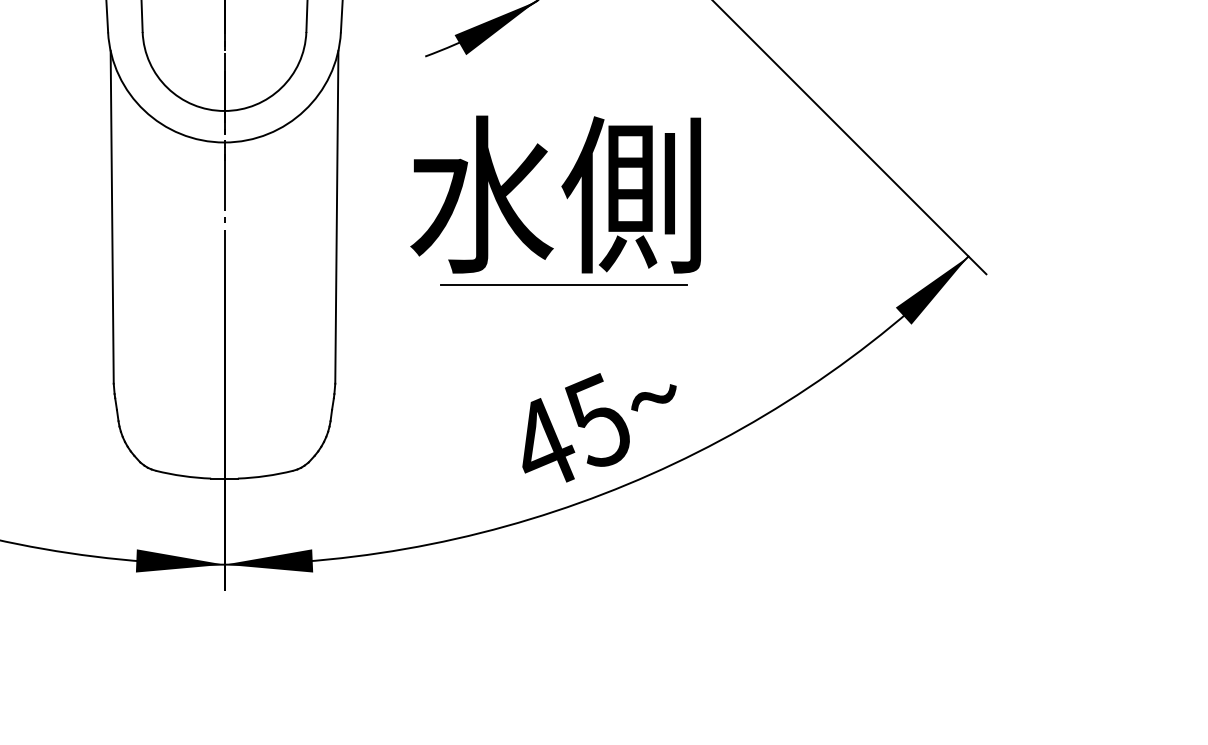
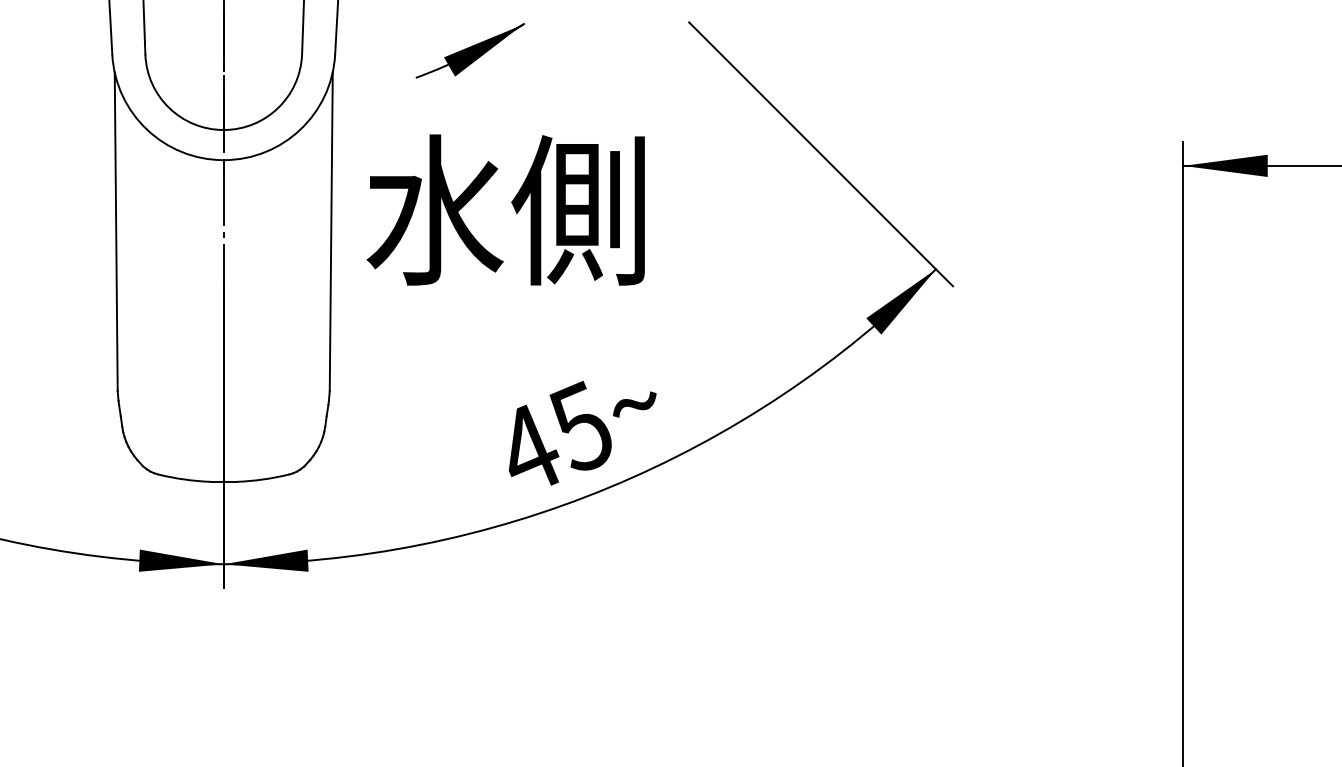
text: (555, 194) -> (505, 209), moved
line: (563, 284) -> (548, 296), removed

